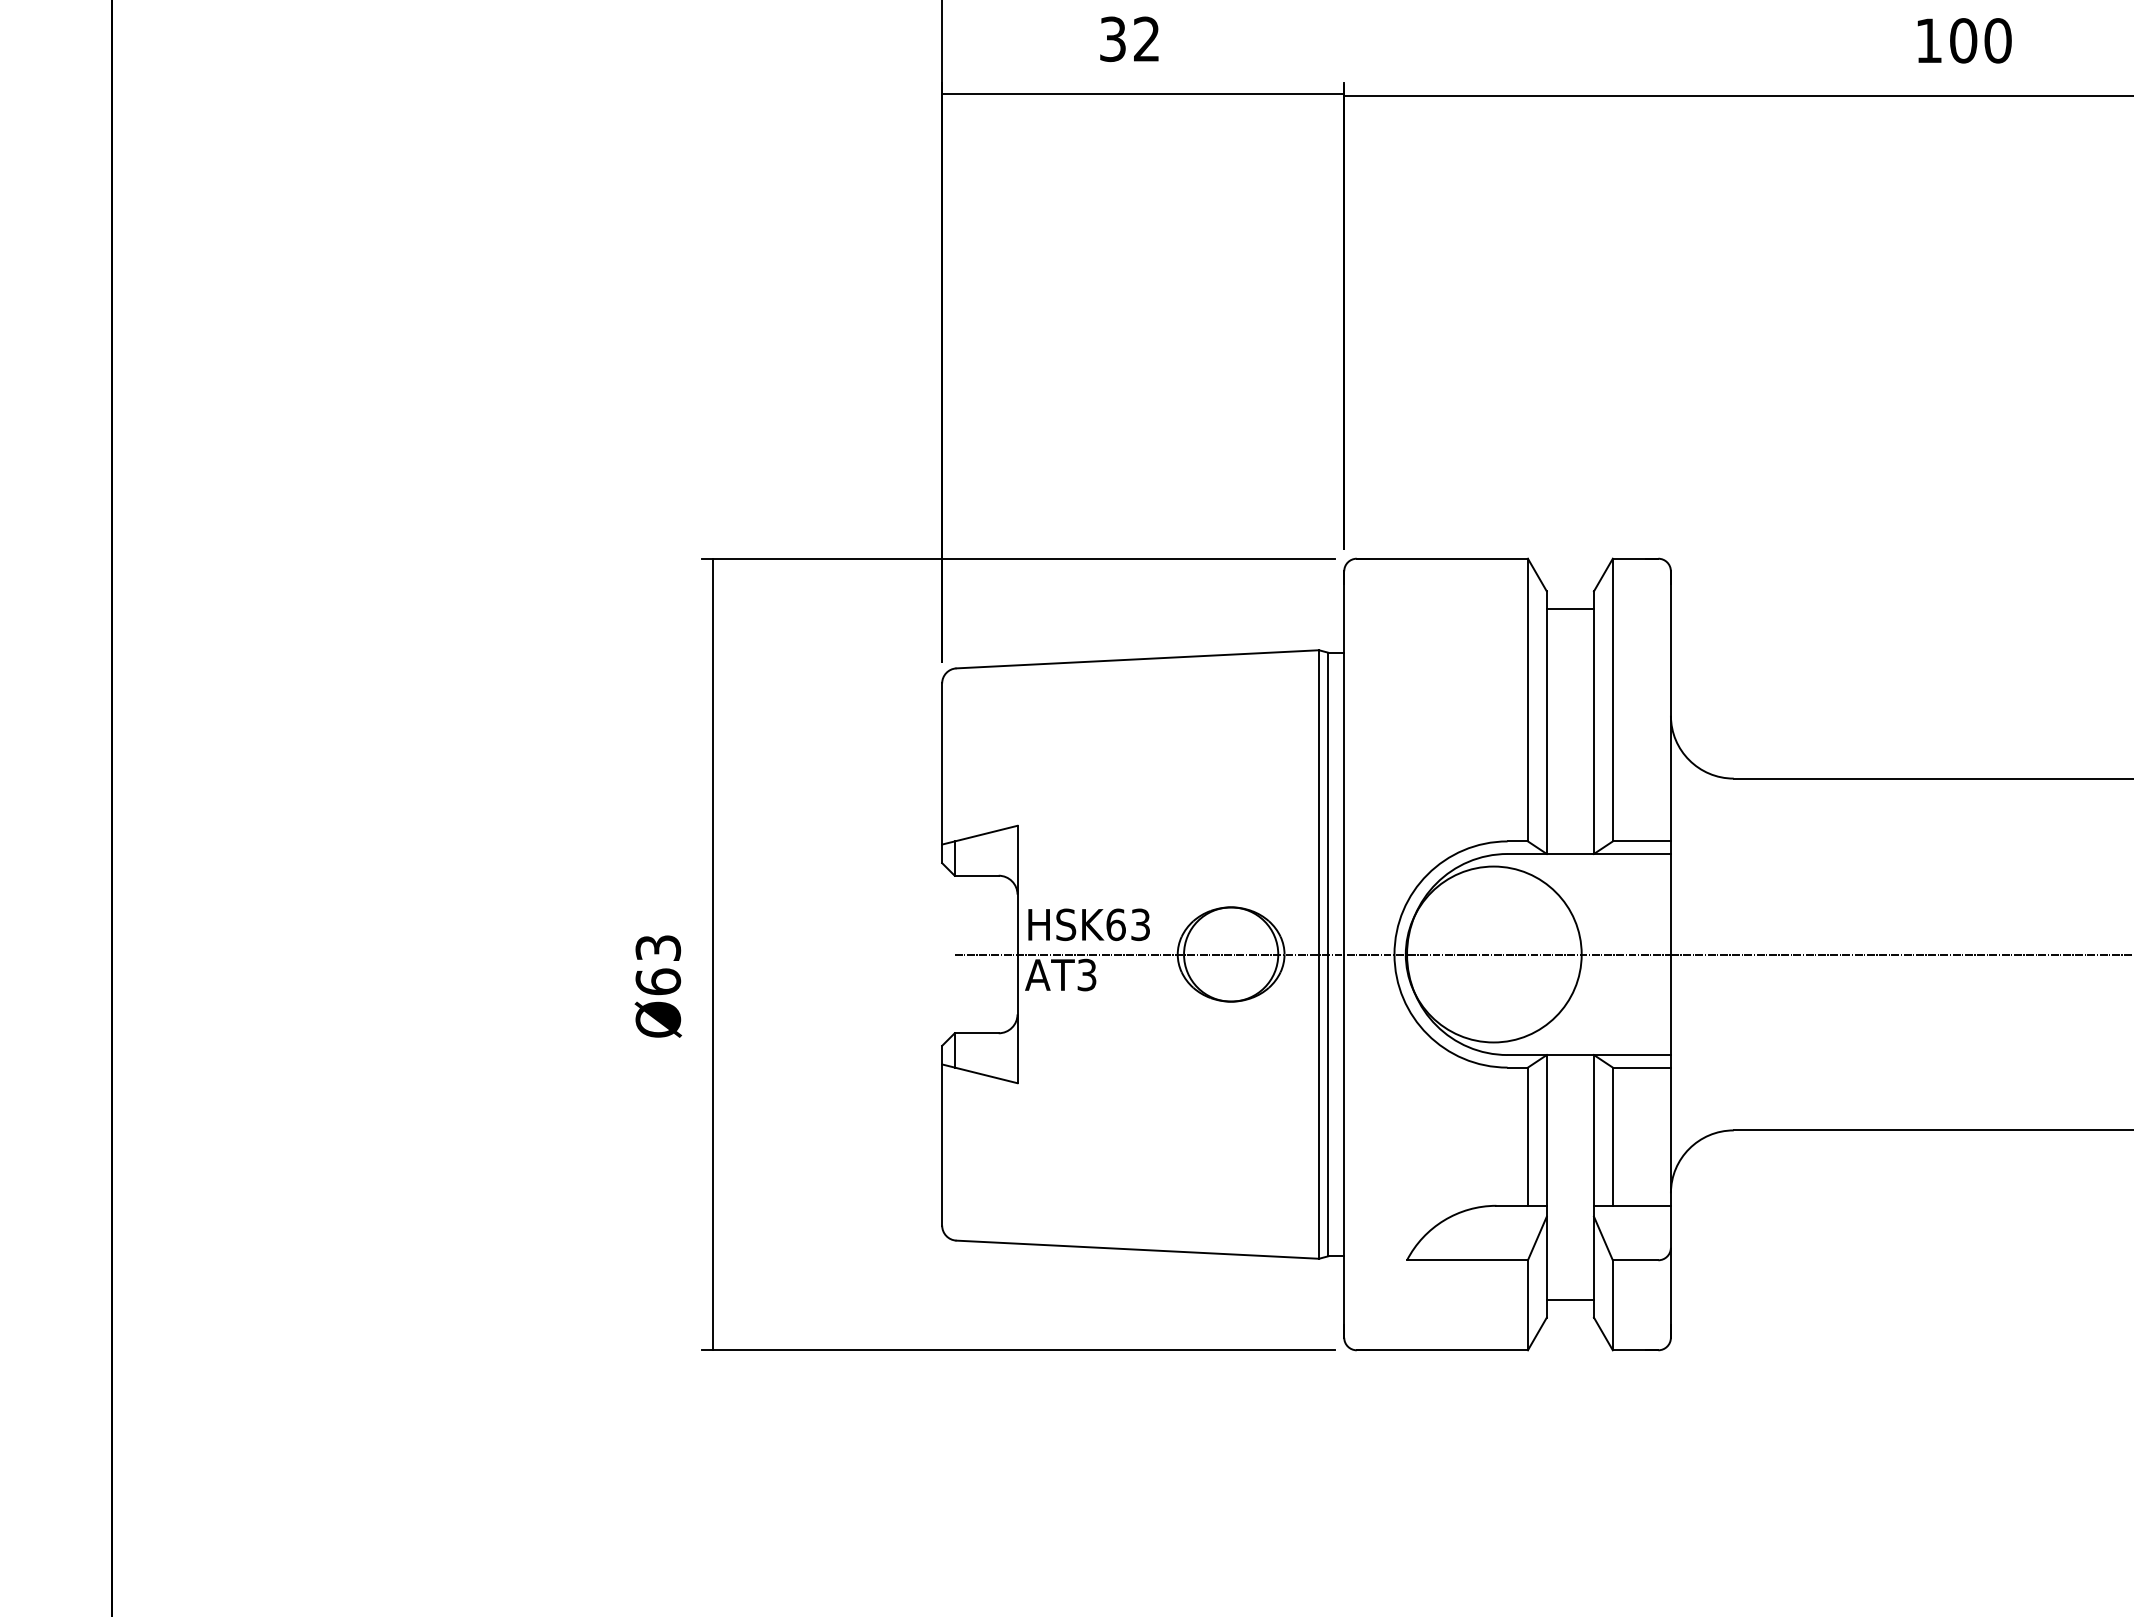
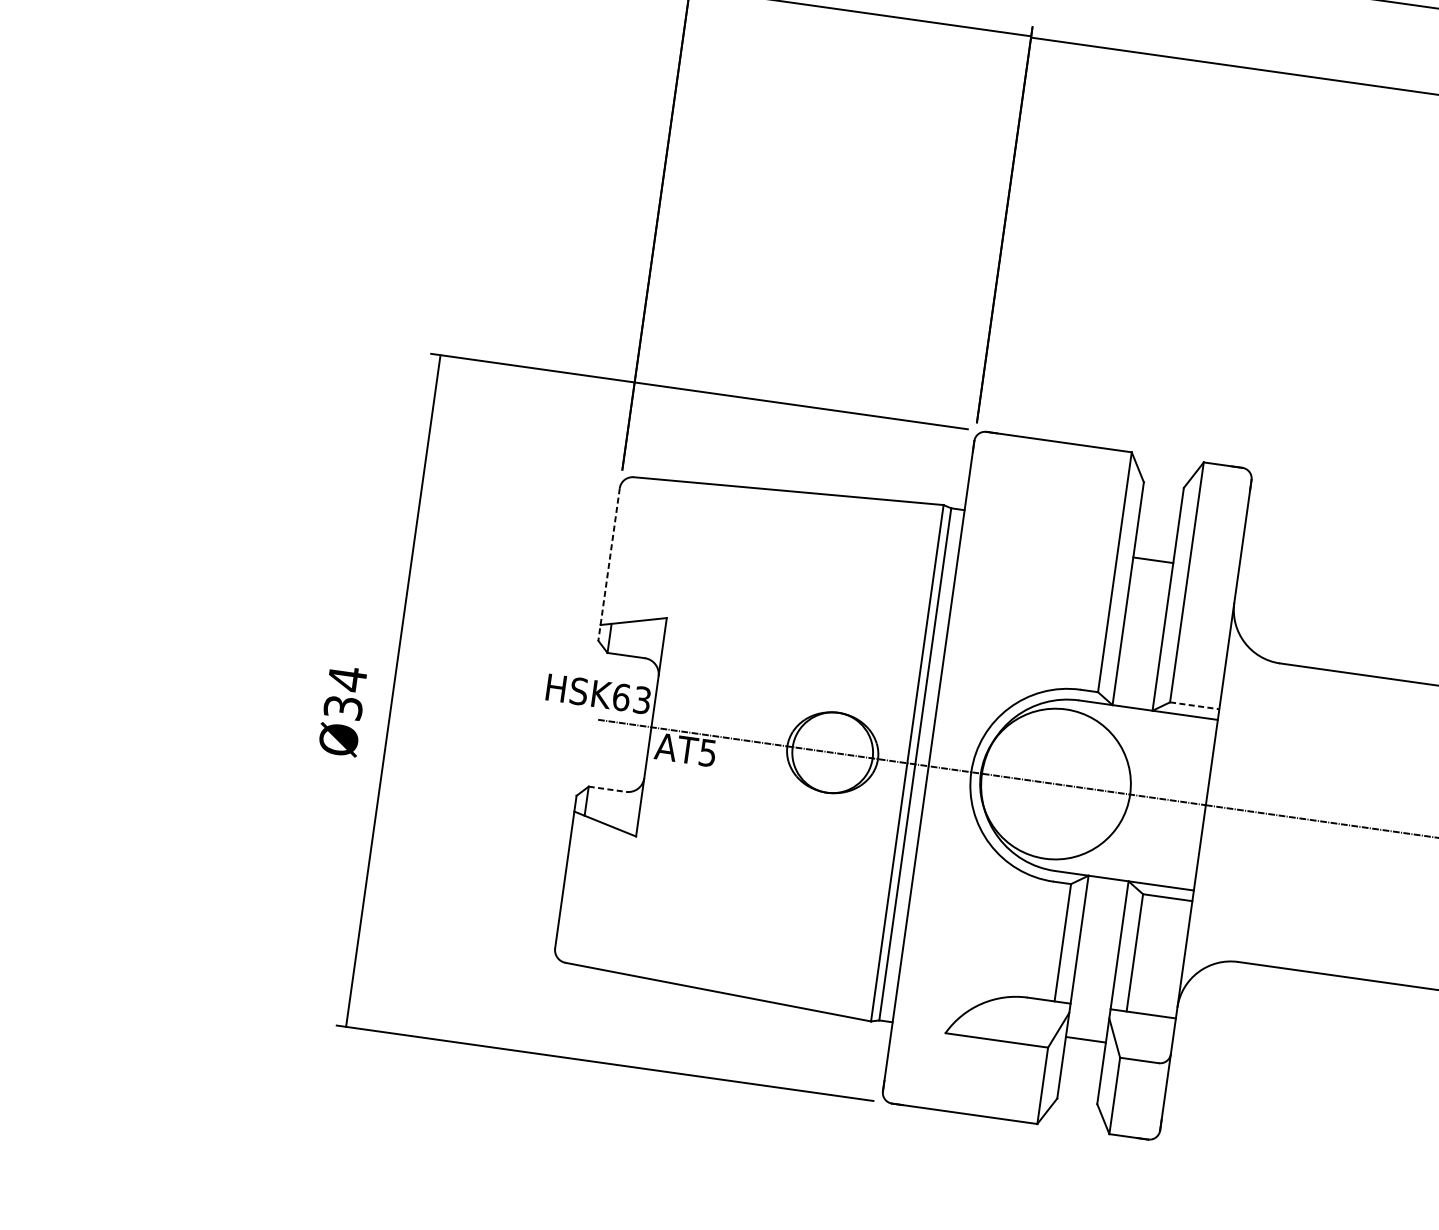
line: (1569, 608) -> (1152, 559), moved
line: (942, 773) -> (609, 564), solid -> dashed
line: (1642, 841) -> (1195, 705), solid -> dashed
text: (1088, 924) -> (598, 693), moved
text: (658, 964) -> (345, 692), Ø63 -> Ø34
text: (1087, 974) -> (708, 752), AT3 -> AT5
line: (976, 1033) -> (607, 789), solid -> dashed
line: (1569, 1300) -> (1085, 1040), moved

